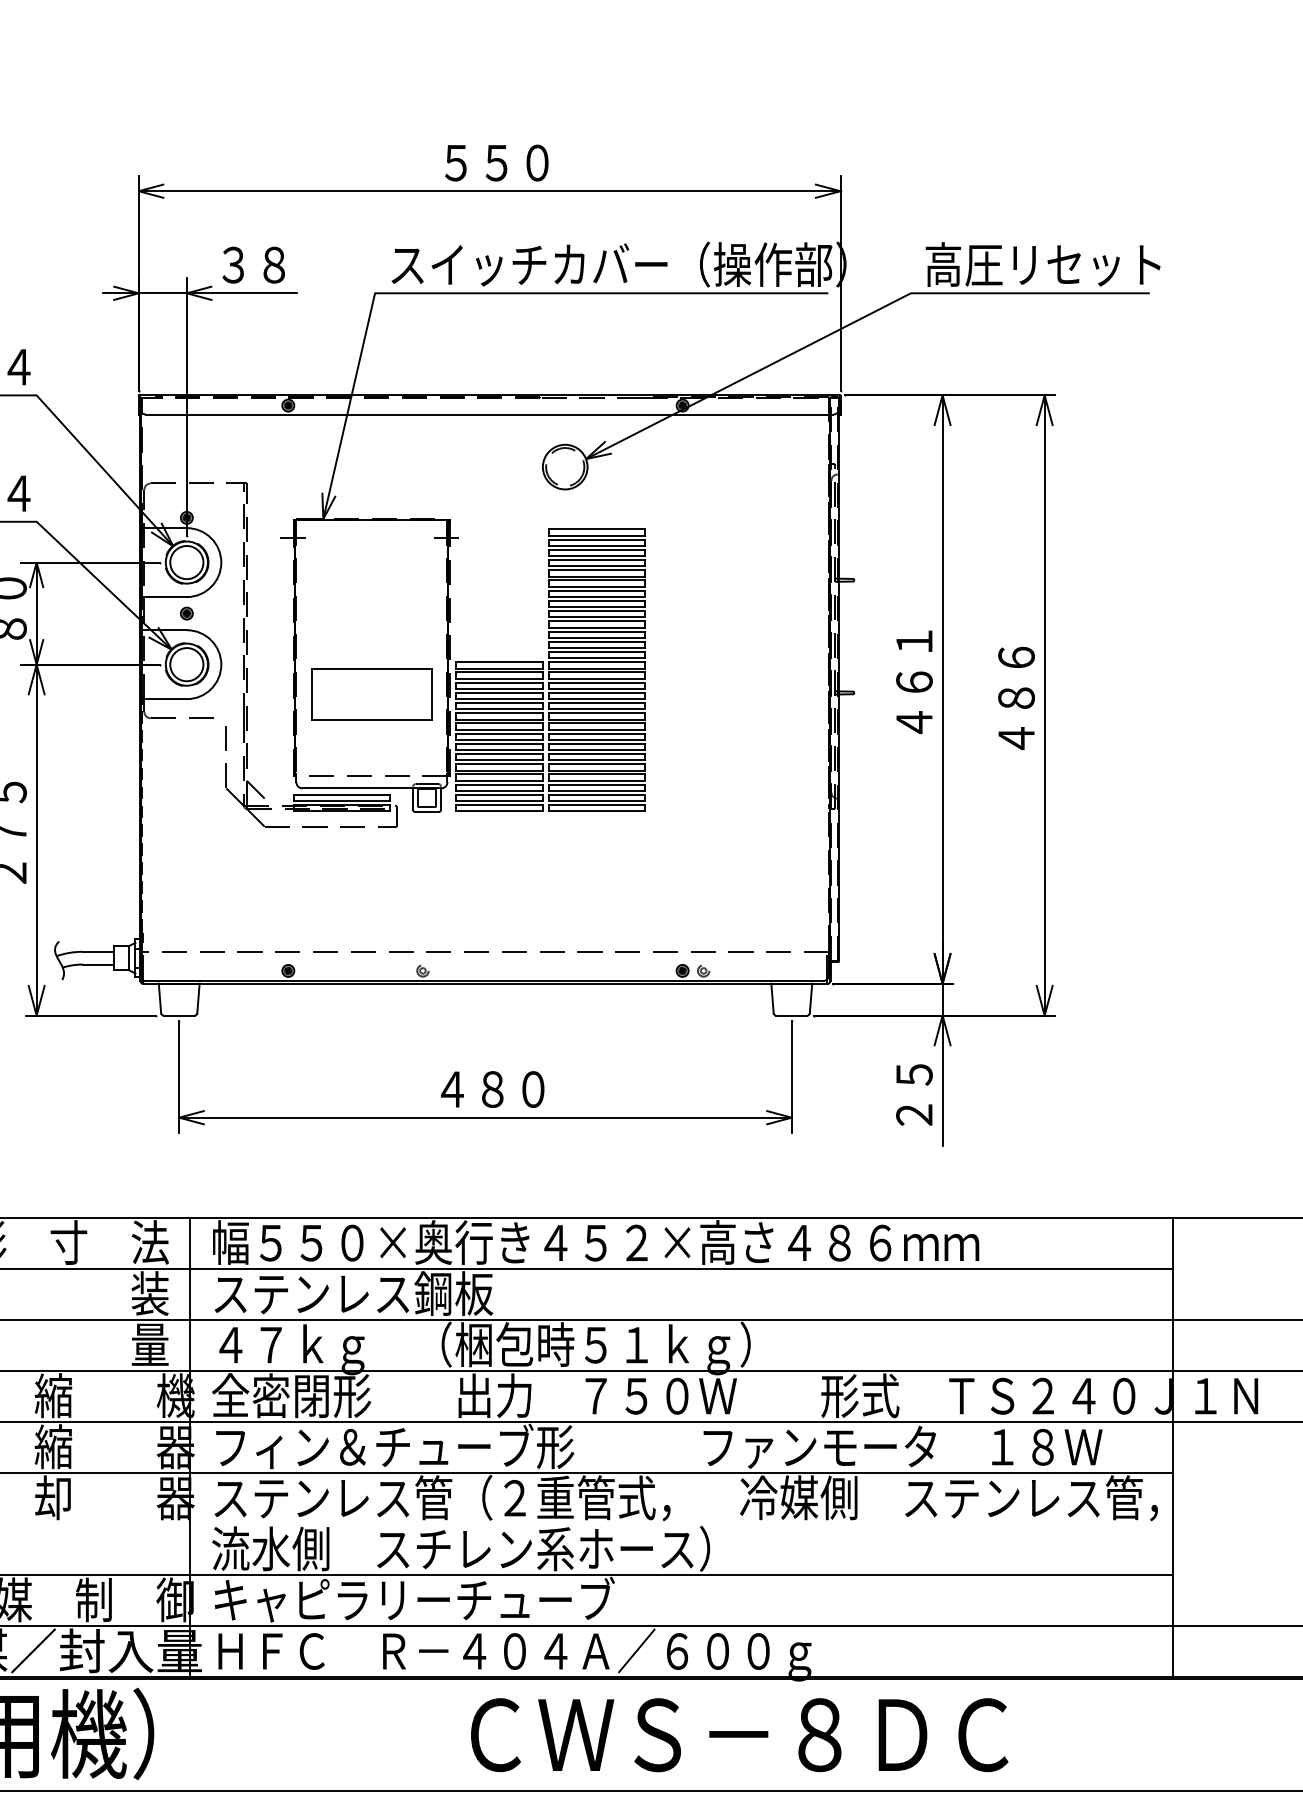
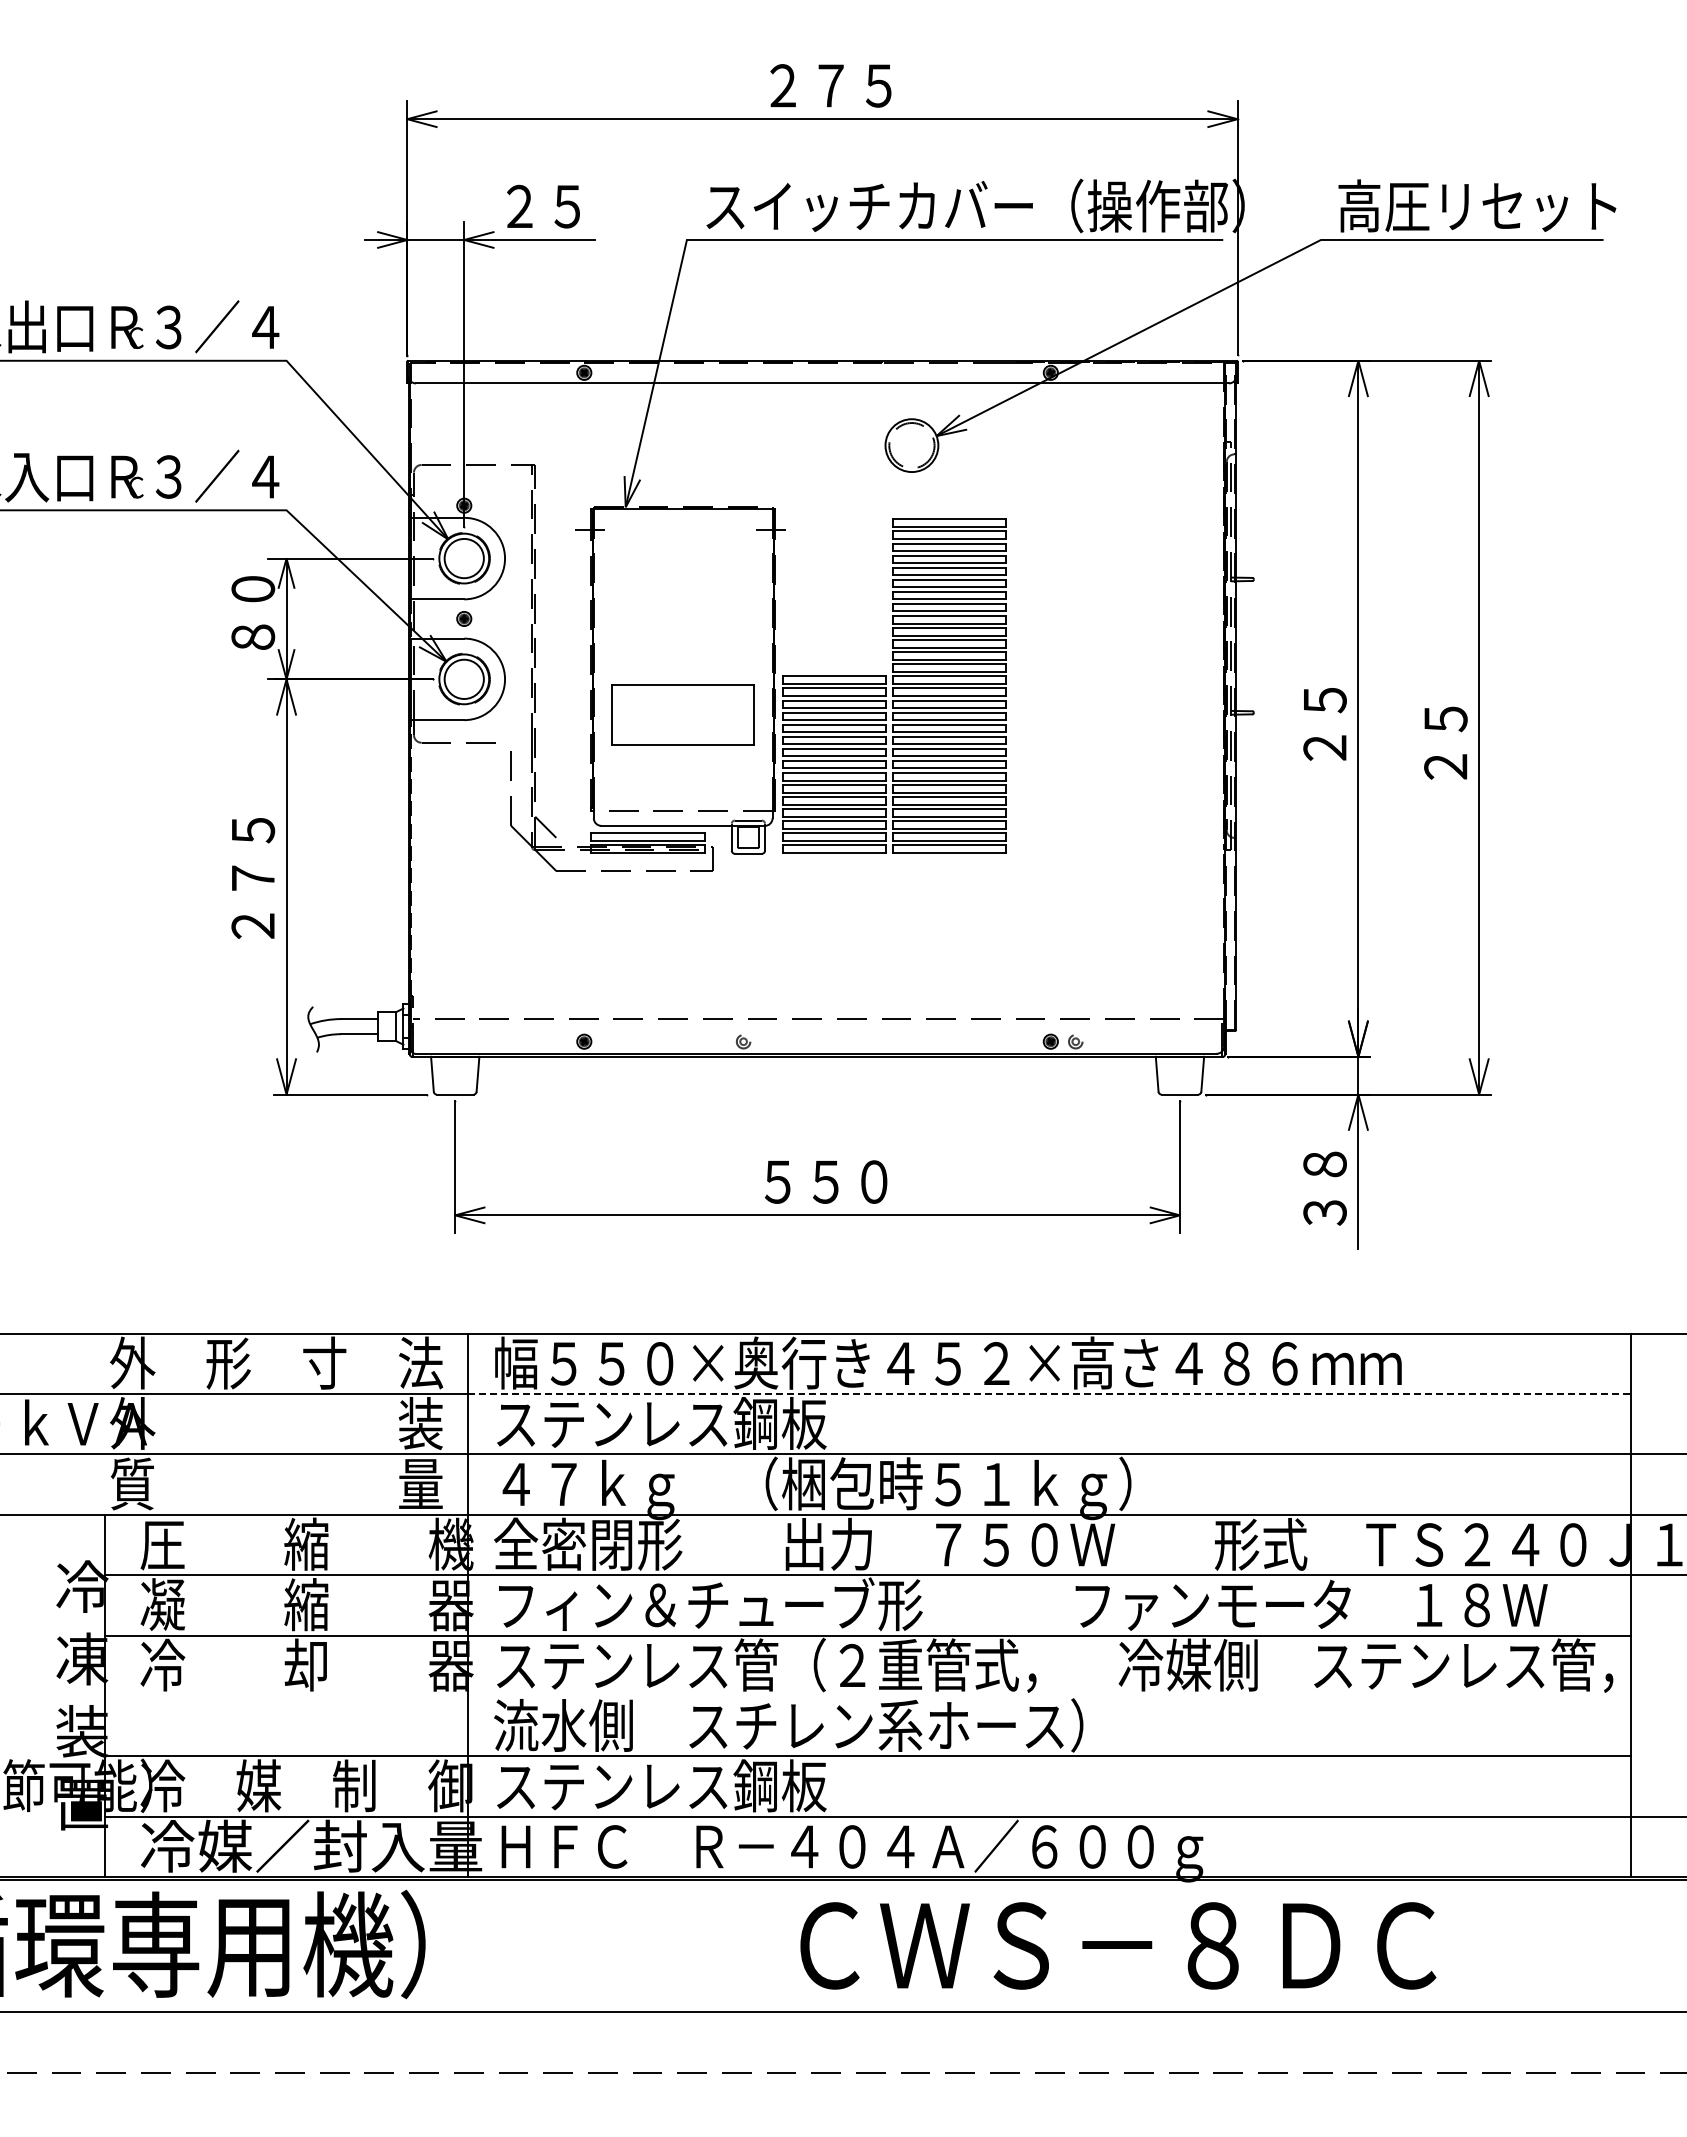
text: (496, 162) -> (830, 85), ５５０ -> ２７５
text: (253, 265) -> (543, 206), ３８ -> ２５
text: (913, 682) -> (1324, 700), ４６１ -> ２５
text: (1016, 698) -> (1445, 719), ４８６ -> ２５
text: (471, 1089) -> (801, 1181), ４８０ -> ５５０
text: (913, 1094) -> (1324, 1188), ２５ -> ３８
line: (681, 1269) -> (1049, 1394), solid -> dashed
text: (414, 1599) -> (733, 1785), キャピラリーチューブ -> ステンレス鋼板

